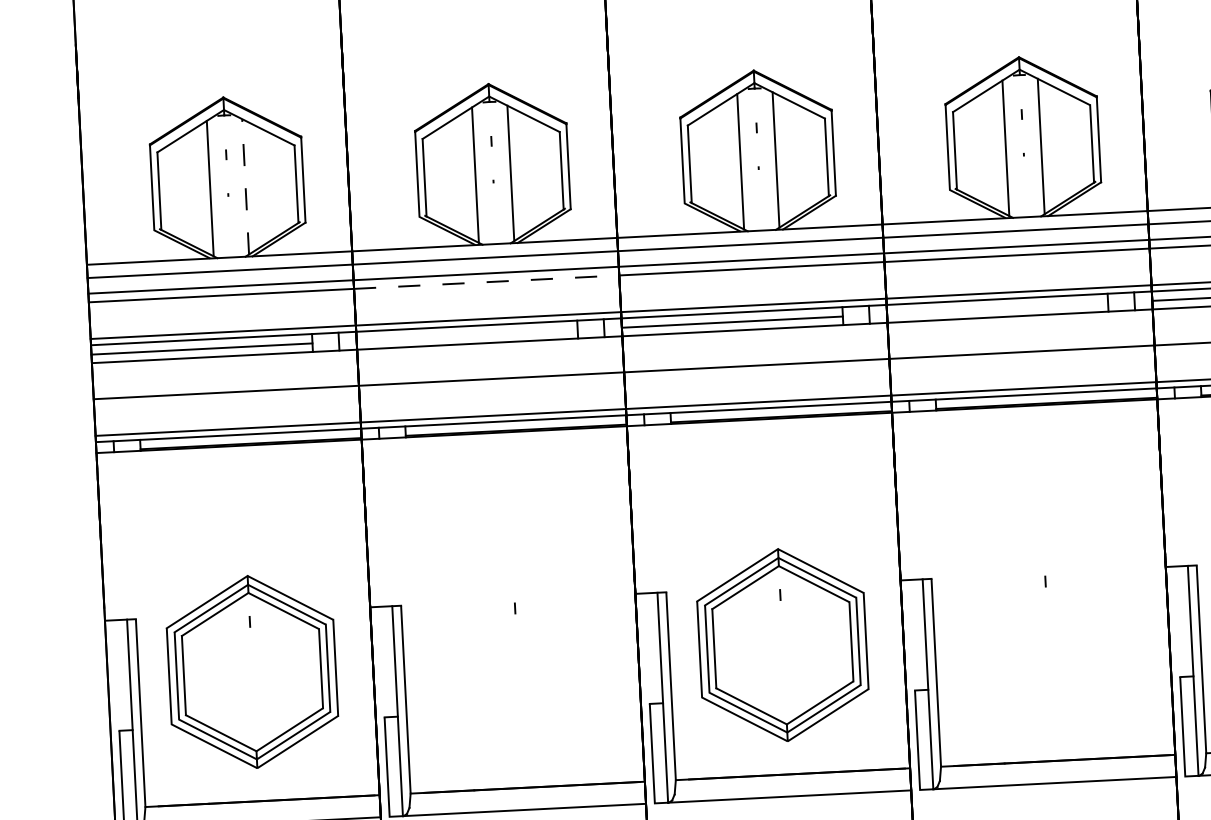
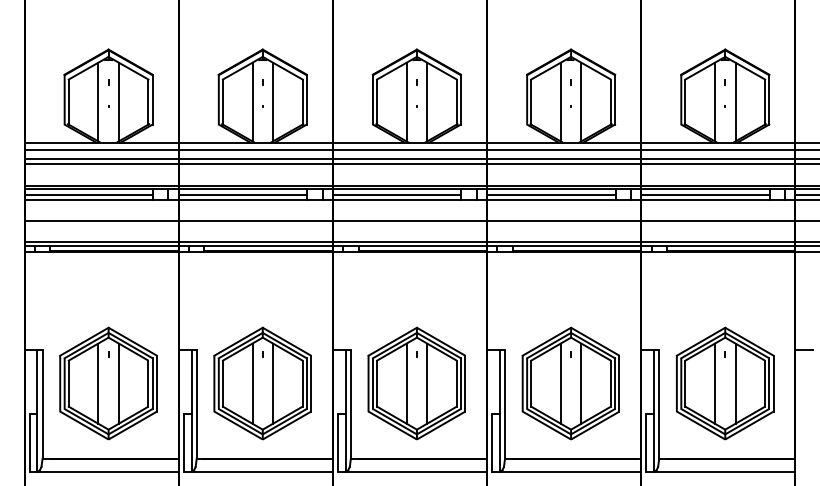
line: (244, 185) -> (118, 101), dashed -> solid
line: (487, 282) -> (256, 164), dashed -> solid
line: (997, 308) -> (551, 194), added
line: (466, 335) -> (242, 194), added
part: (1047, 631) -> (570, 383), added
line: (801, 644) -> (427, 383), added
line: (764, 645) -> (406, 383), added
part: (517, 658) -> (262, 383), added
line: (269, 670) -> (118, 383), added
line: (235, 672) -> (98, 383), added

